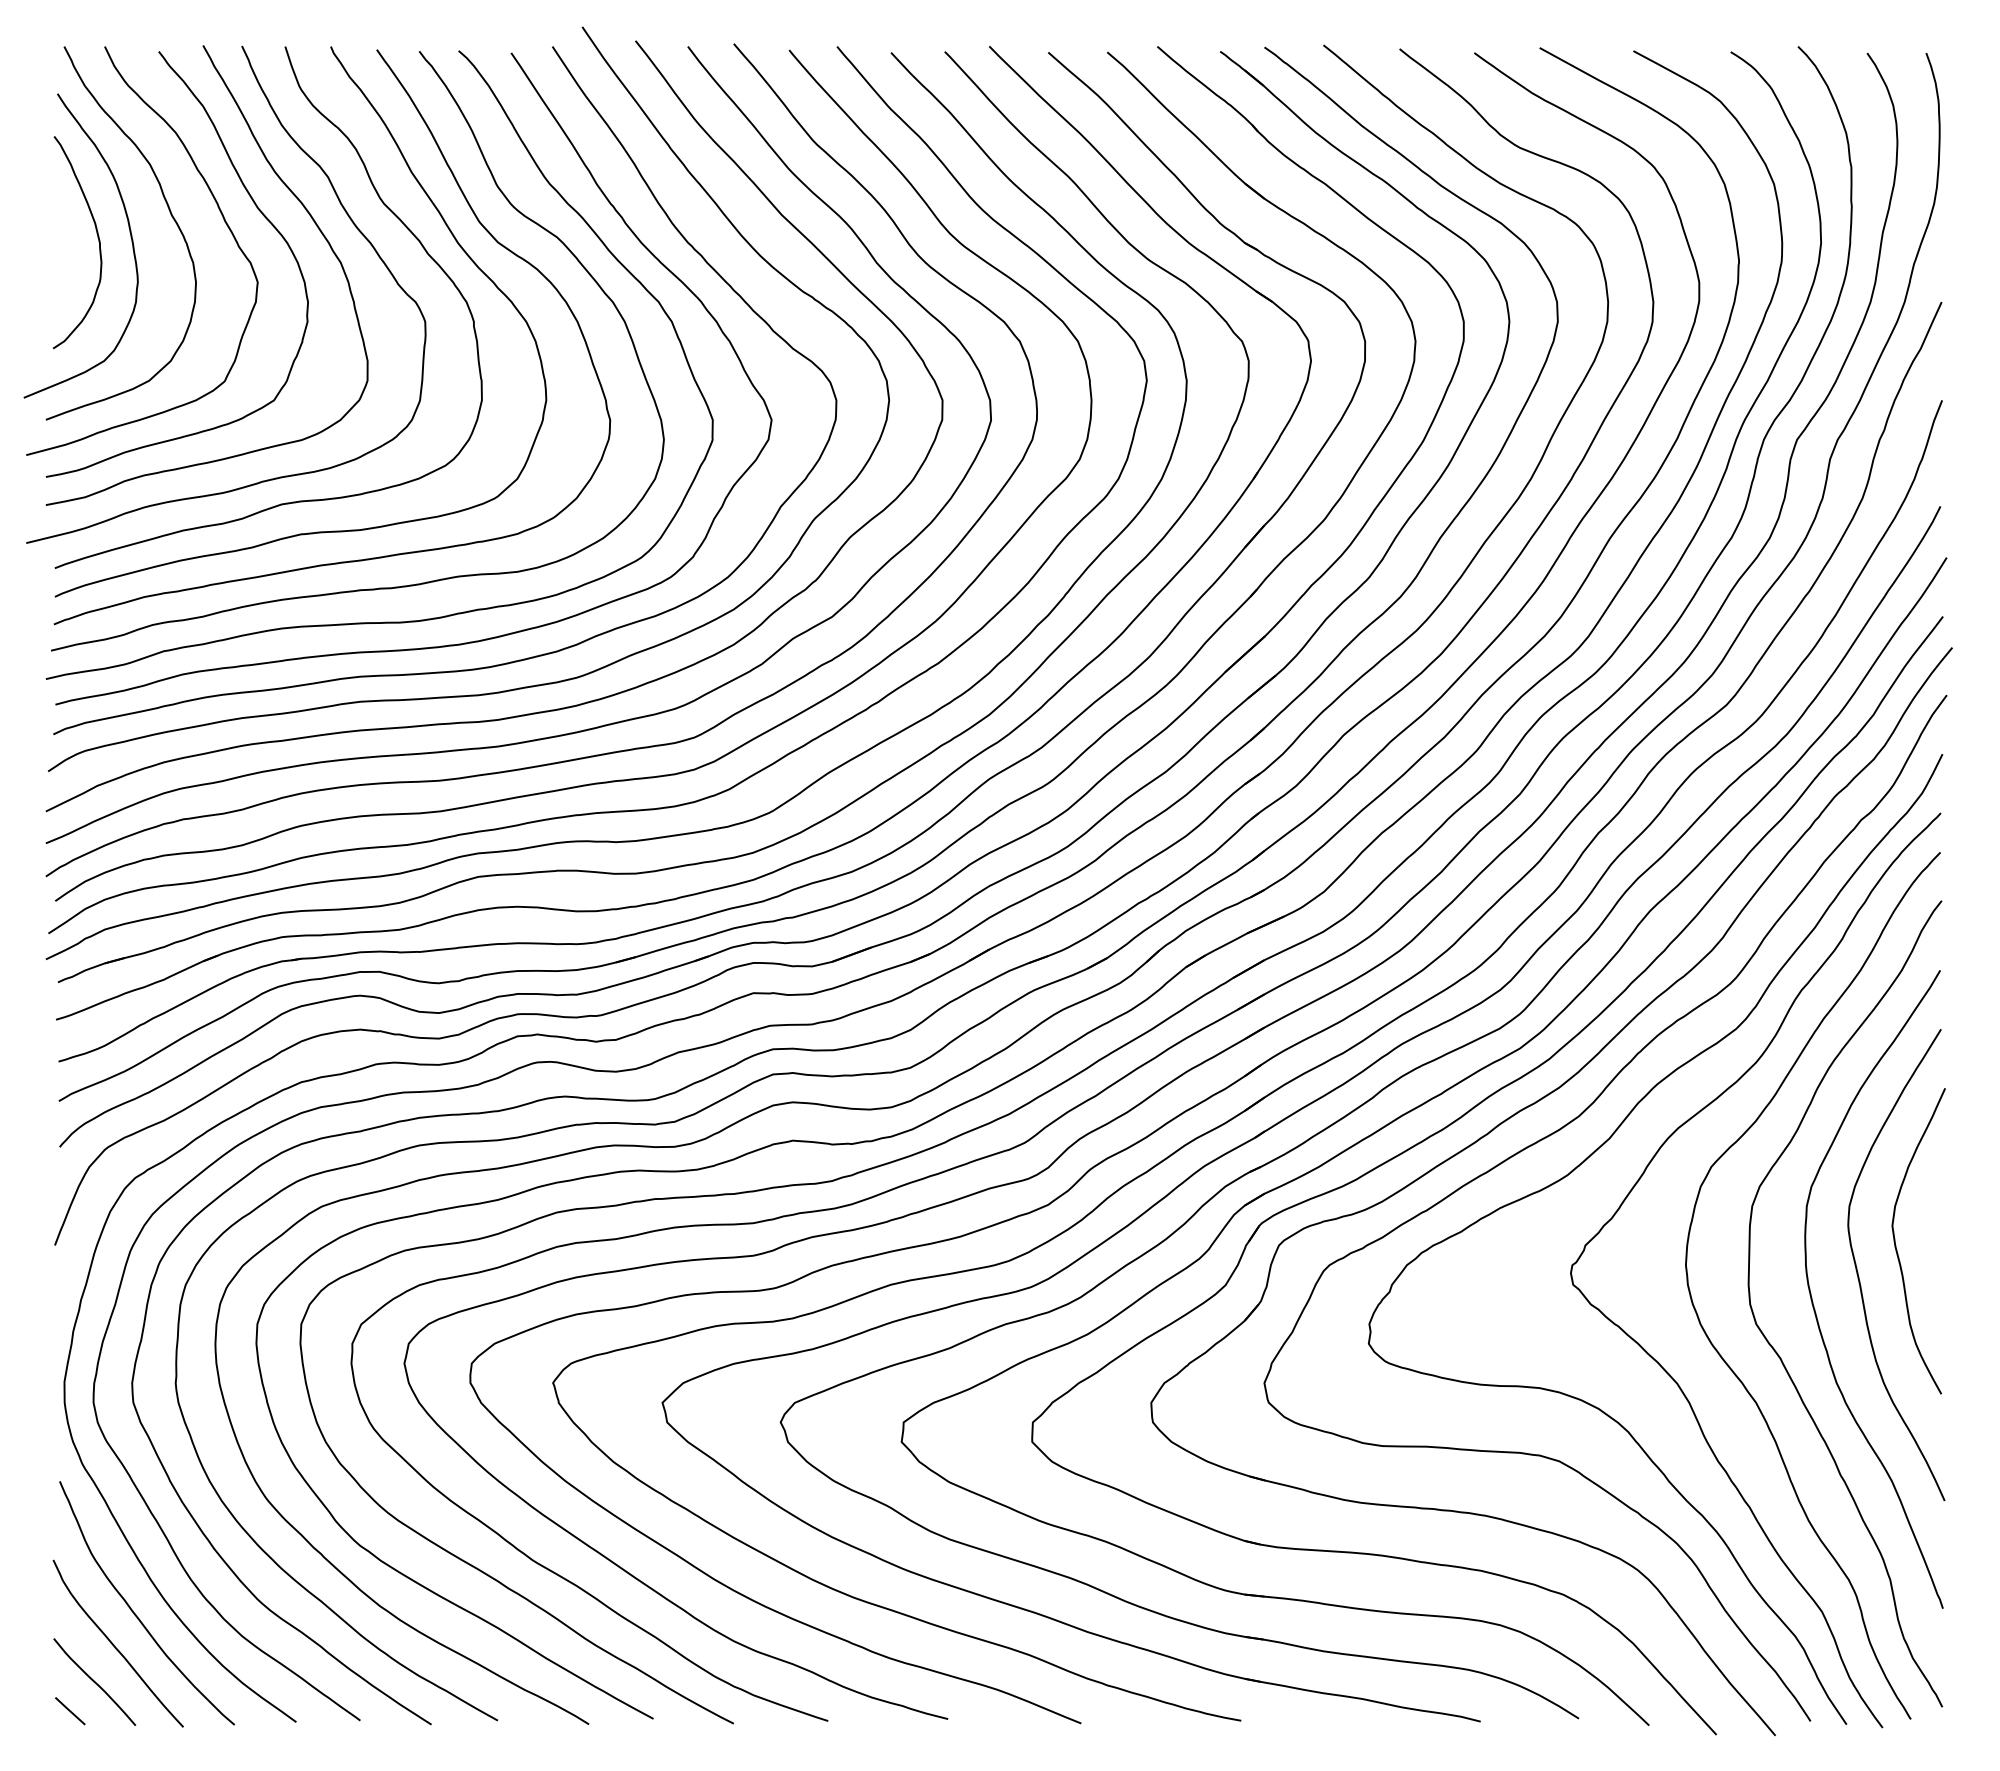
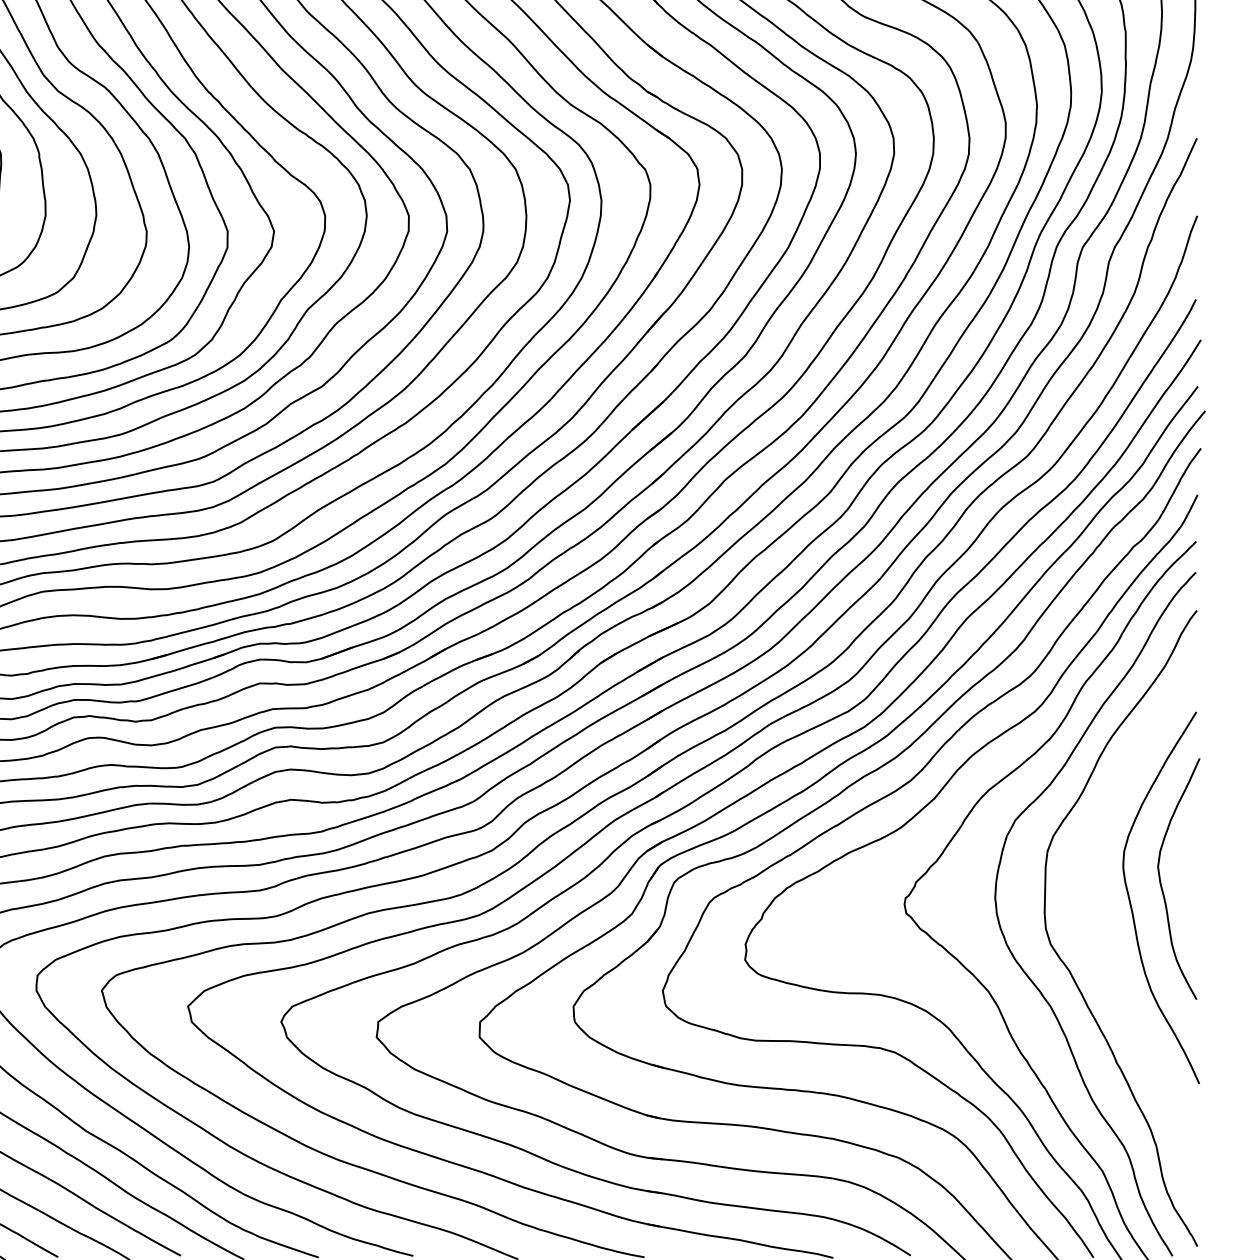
curve: (1815, 1309) -> (1097, 932), removed

